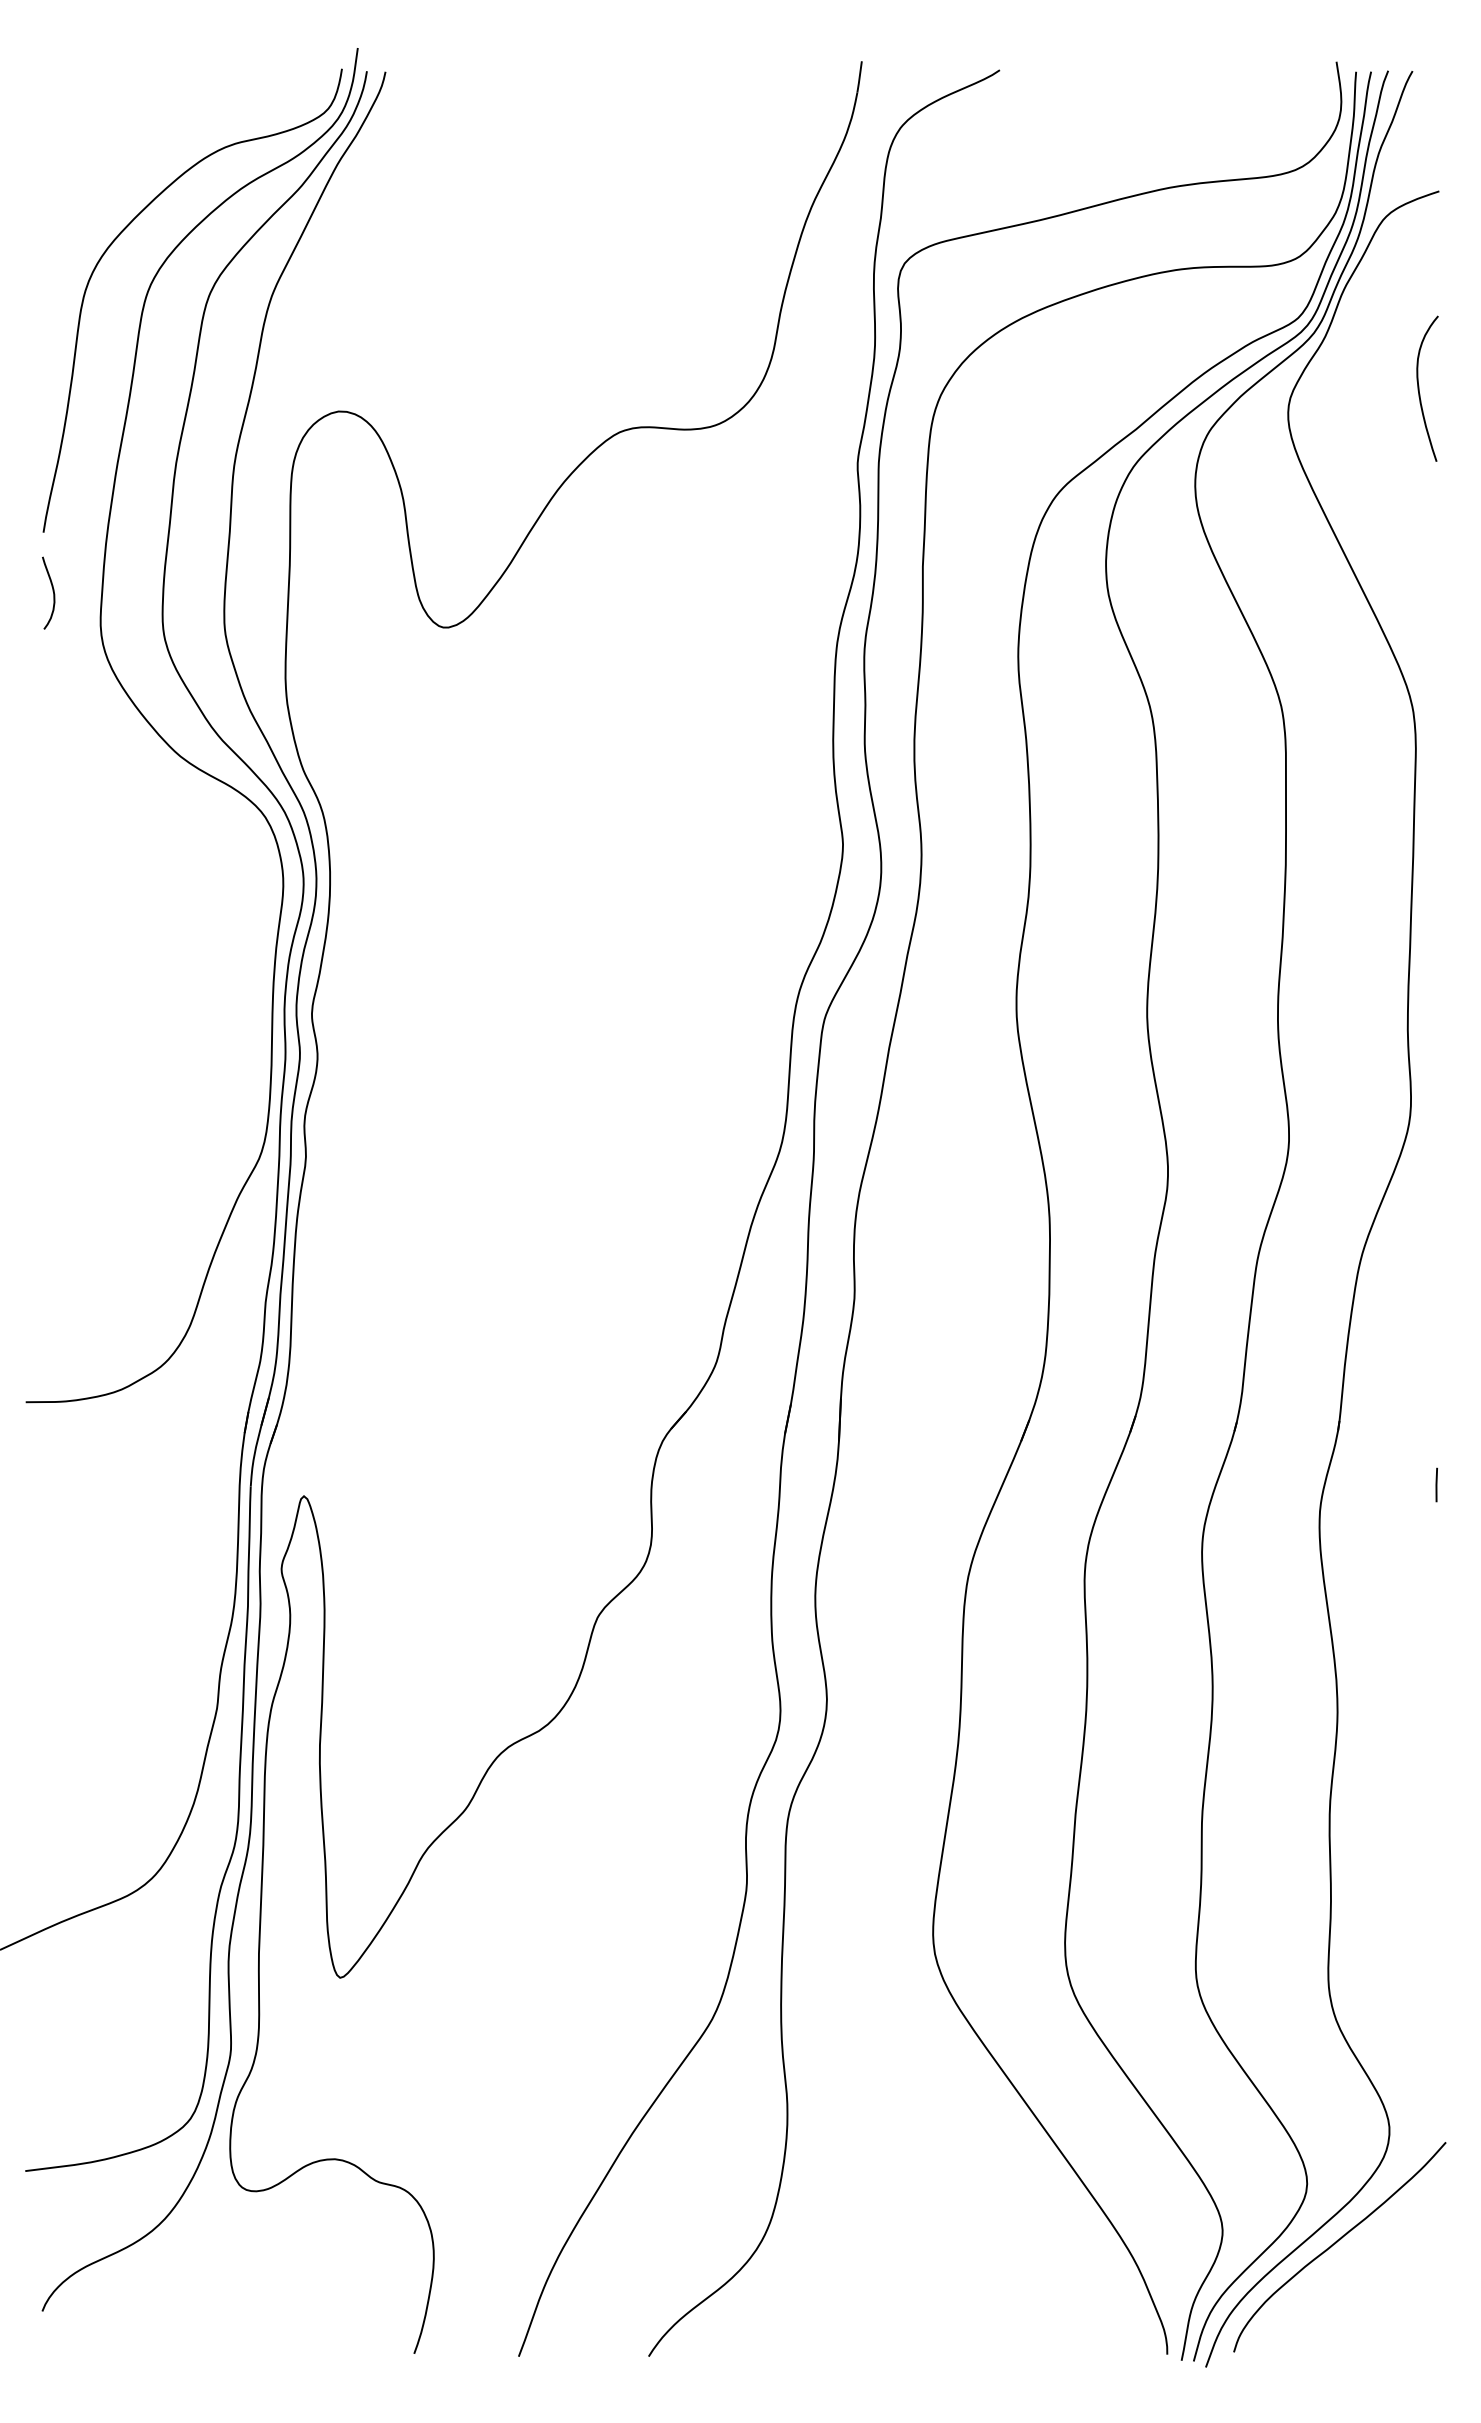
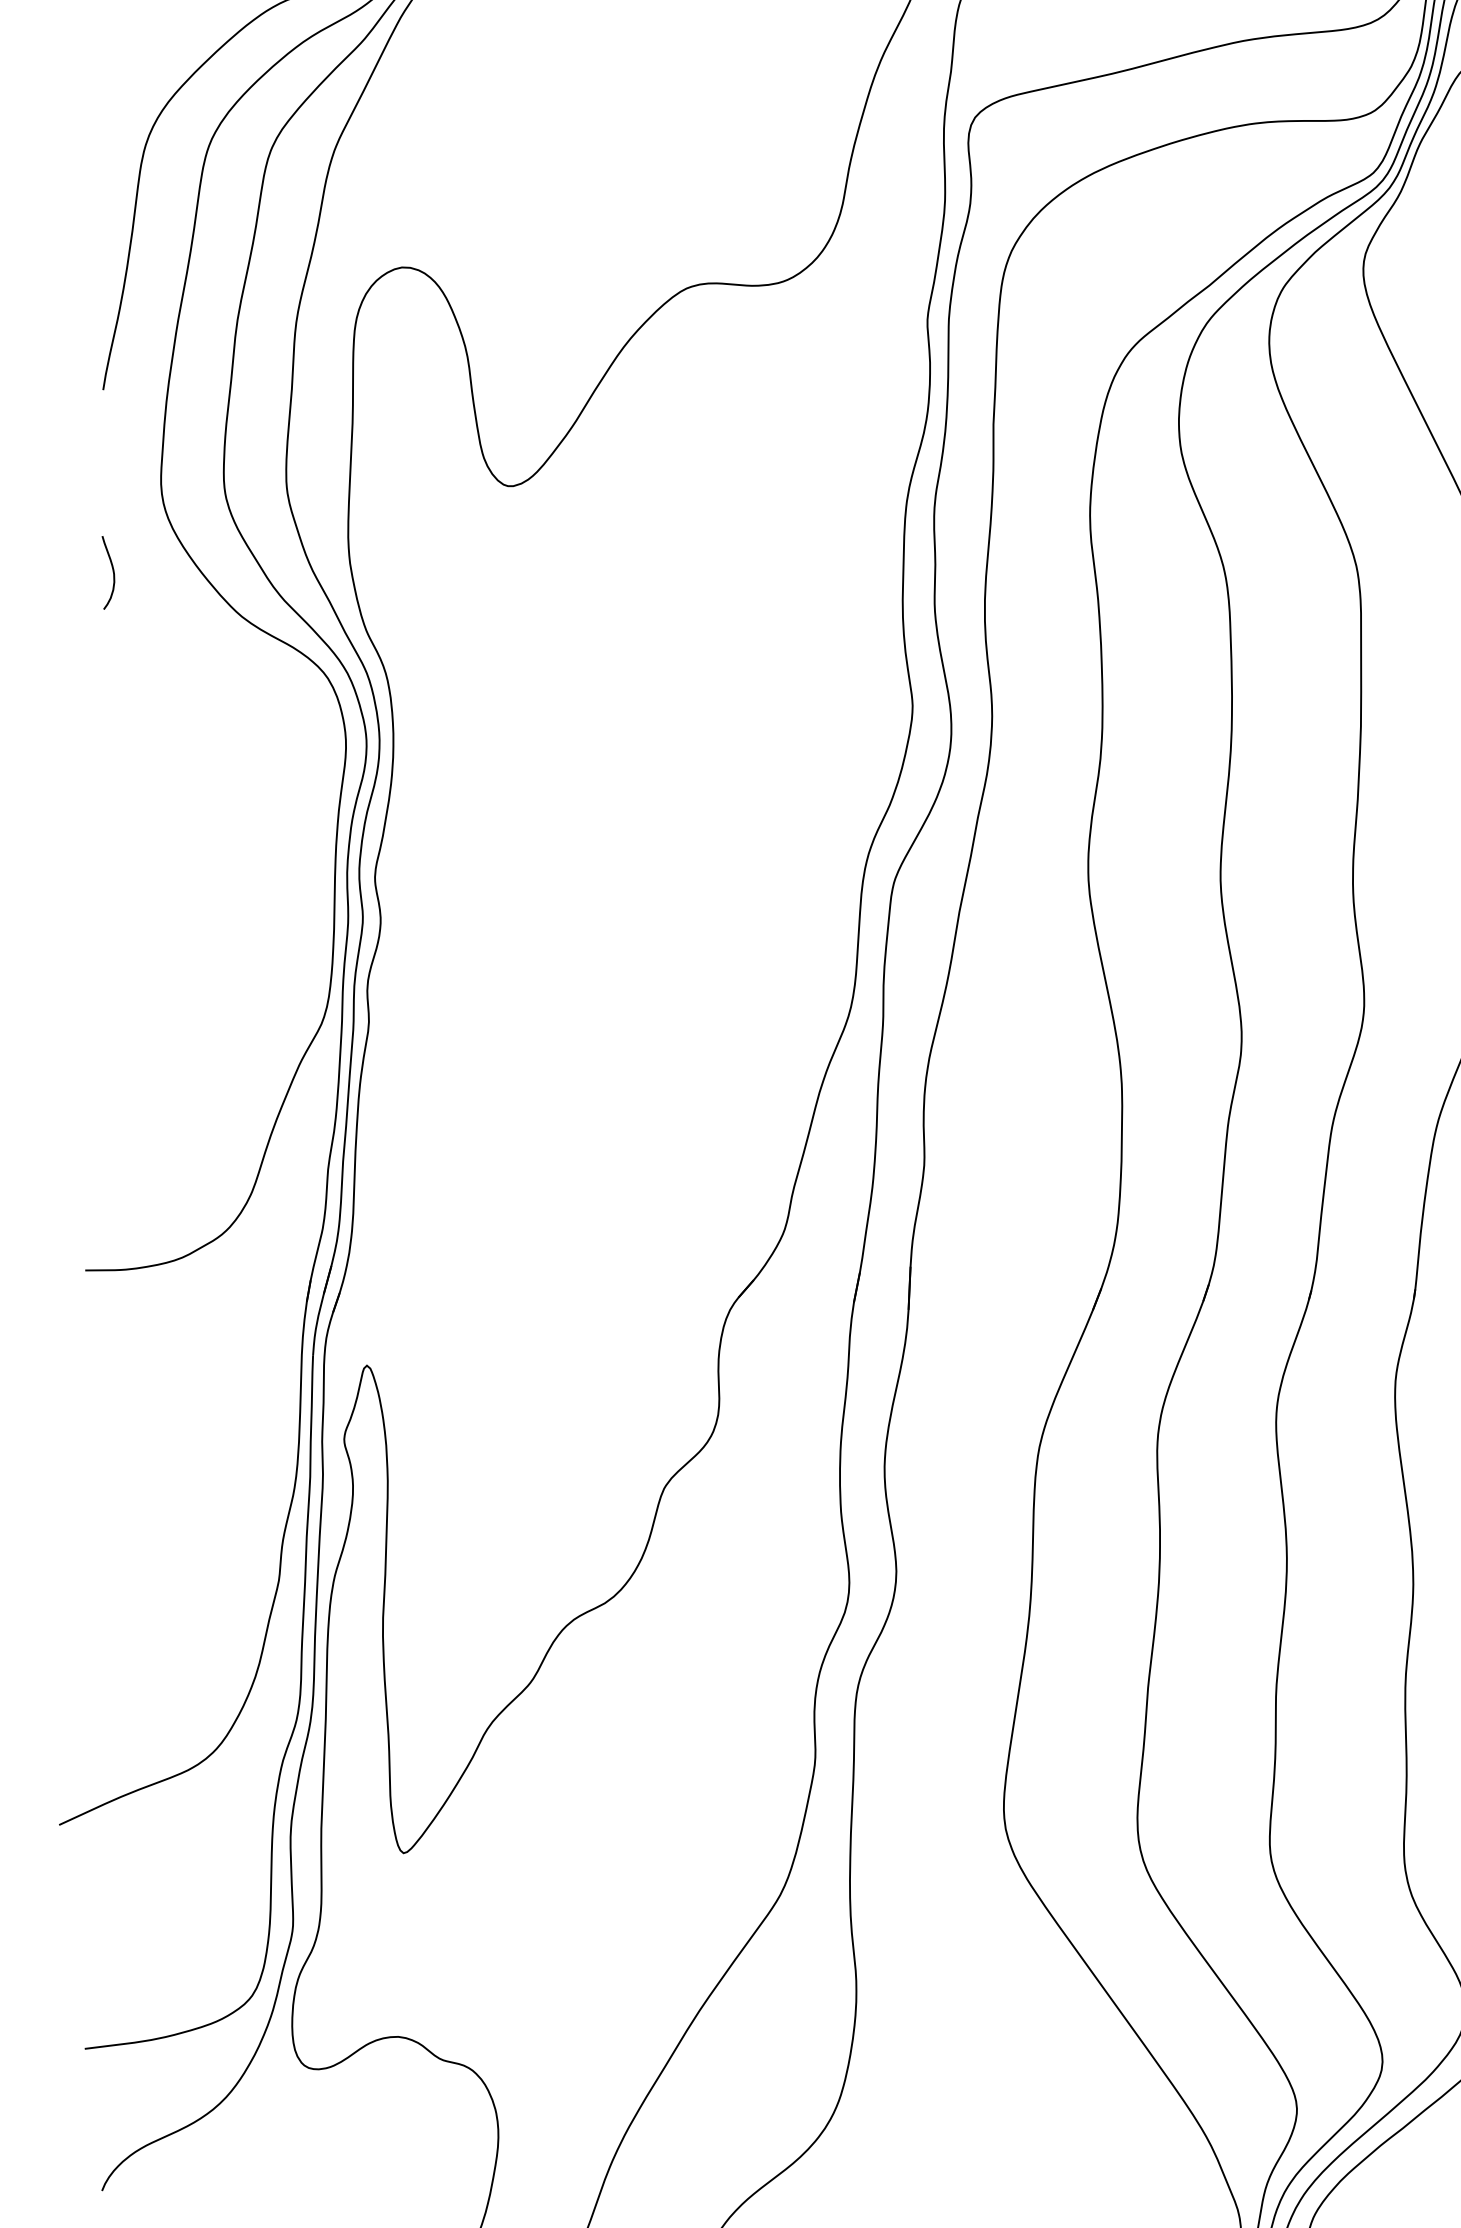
curve: (52, 591) -> (112, 571), moved

